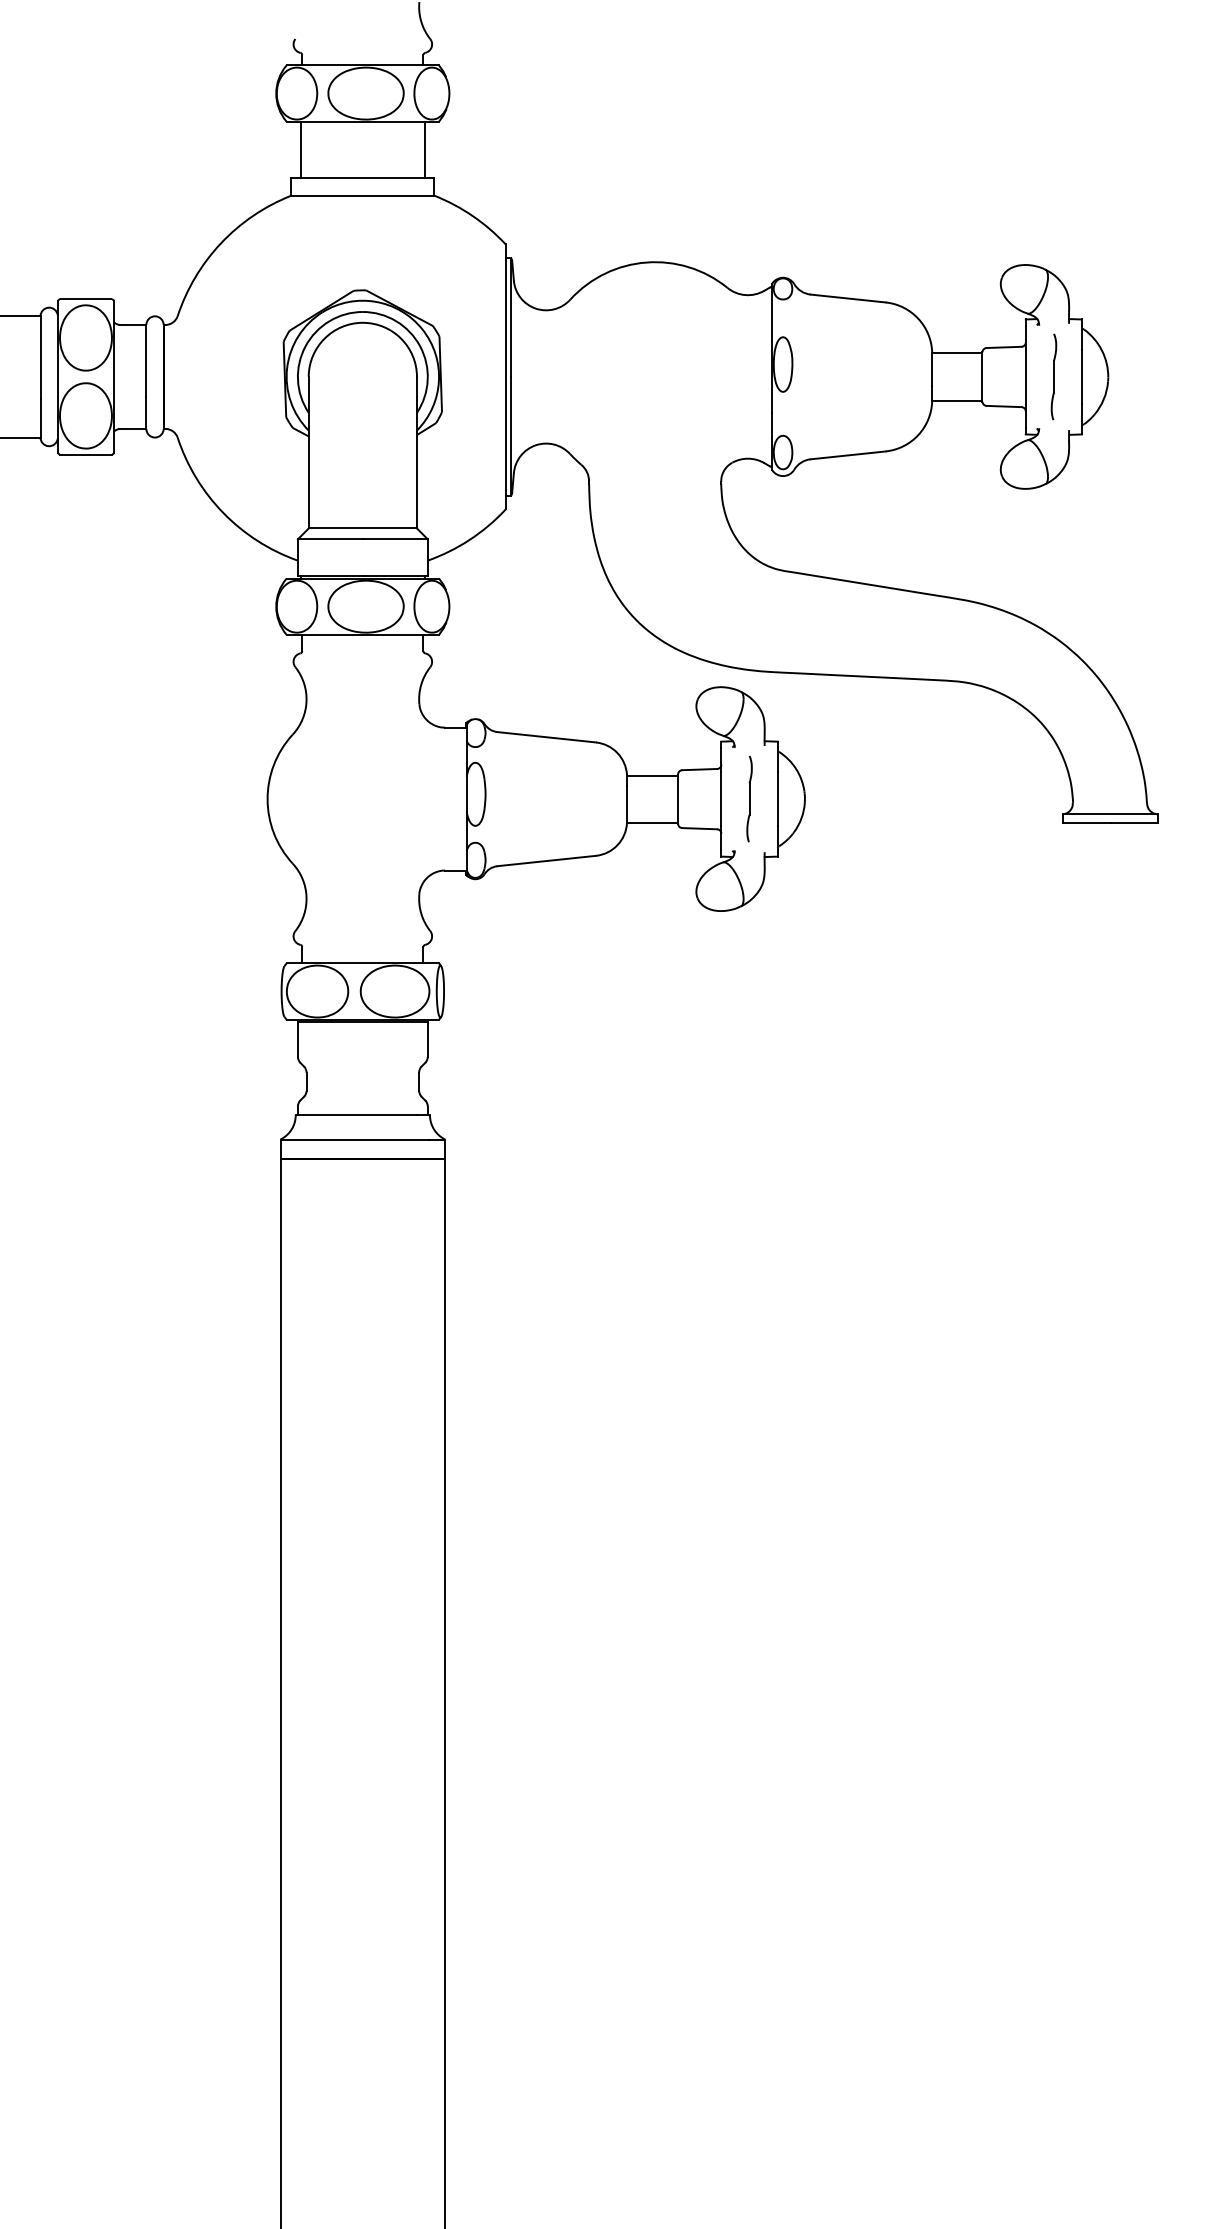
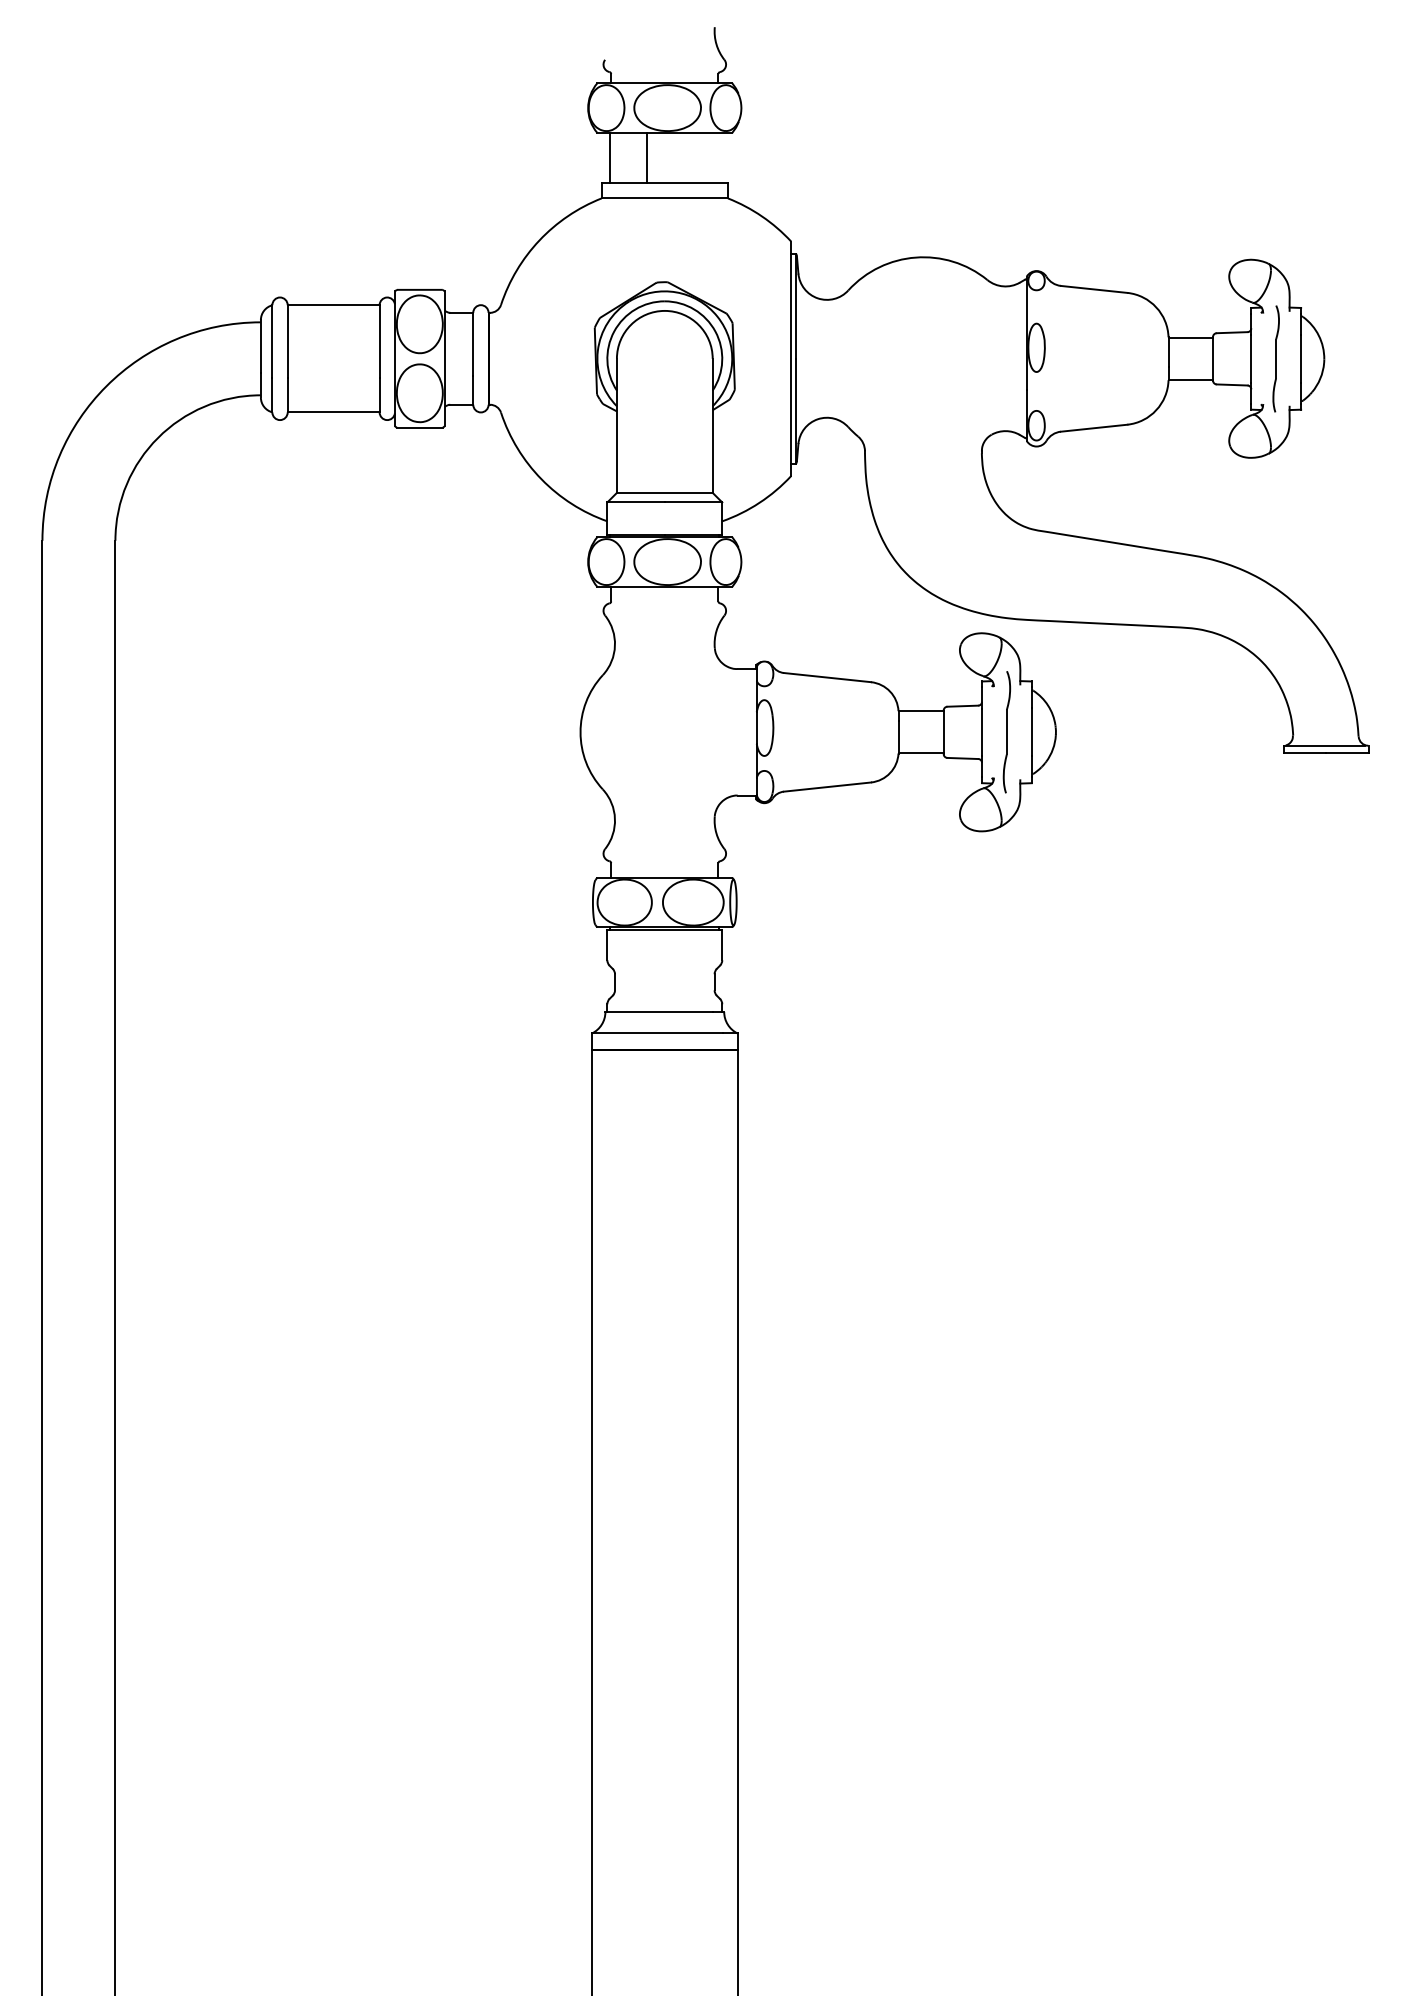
line: (424, 149) -> (647, 157), moved
part: (1054, 376) -> (1276, 358), size x1.4
part: (749, 799) -> (1006, 732), size x1.6

